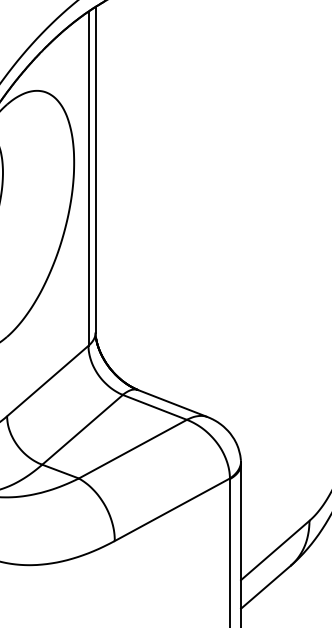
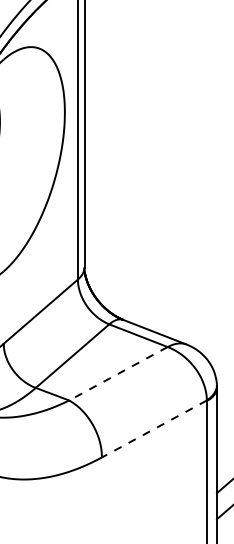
line: (132, 449) -> (118, 374), solid -> dashed
line: (172, 509) -> (154, 428), solid -> dashed

